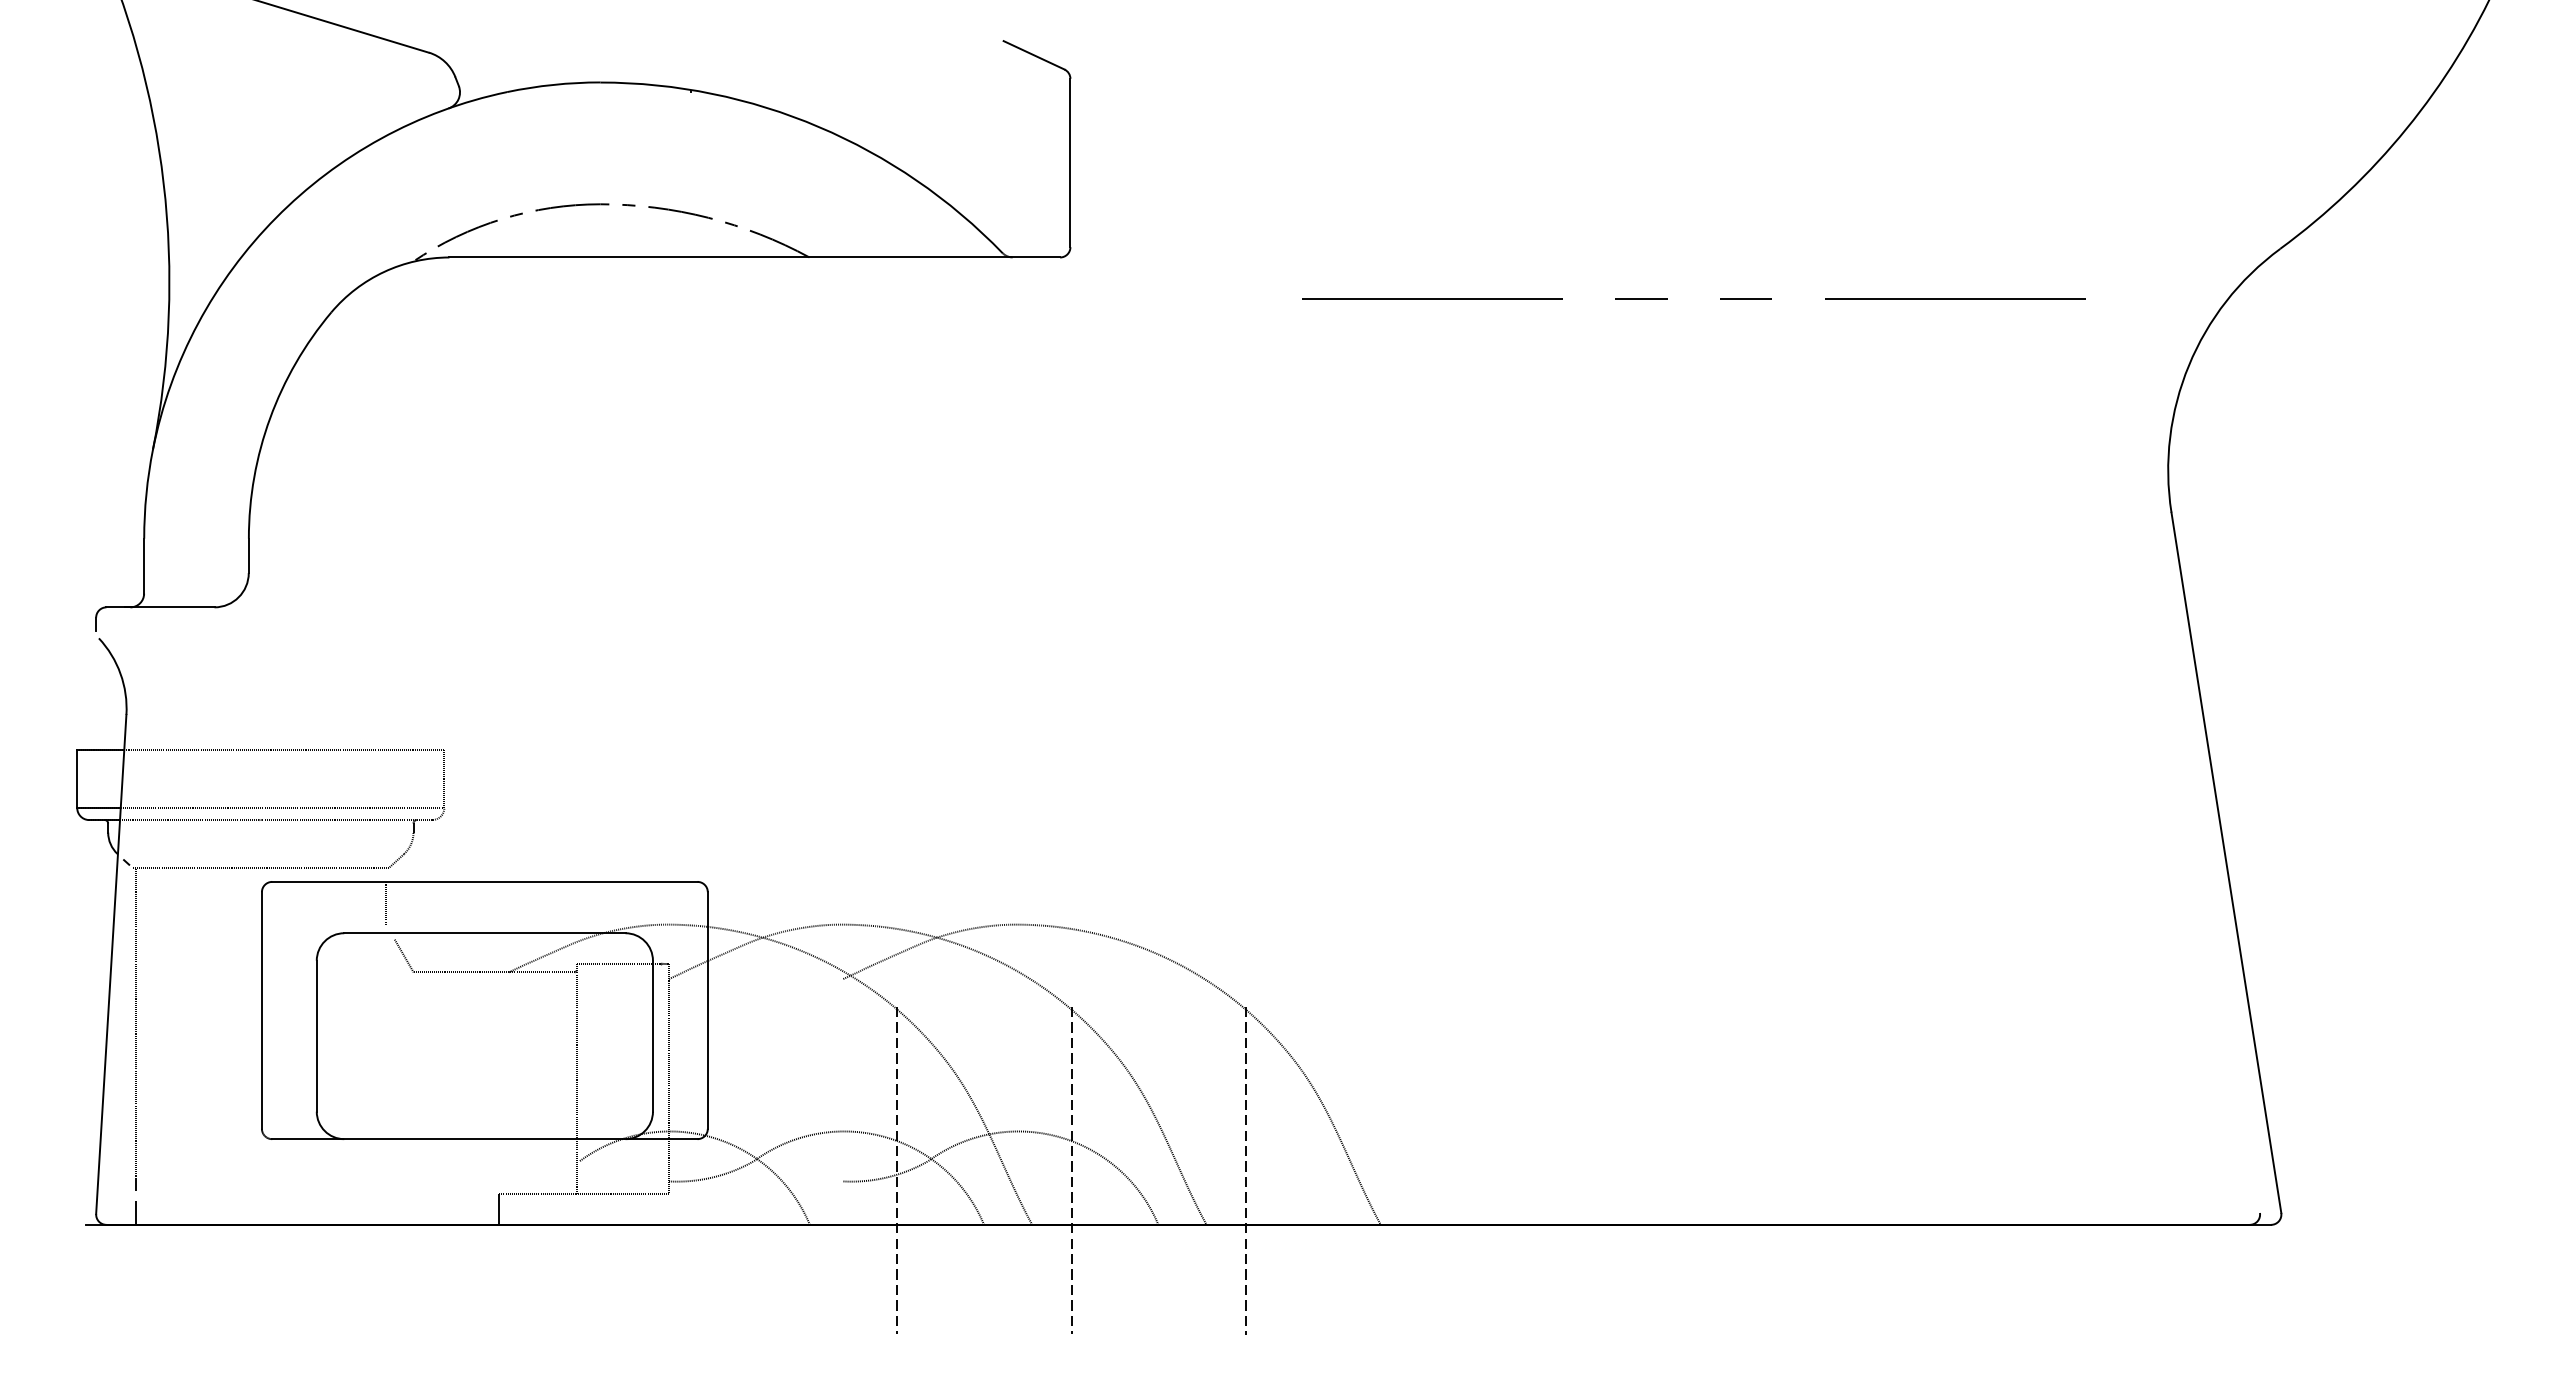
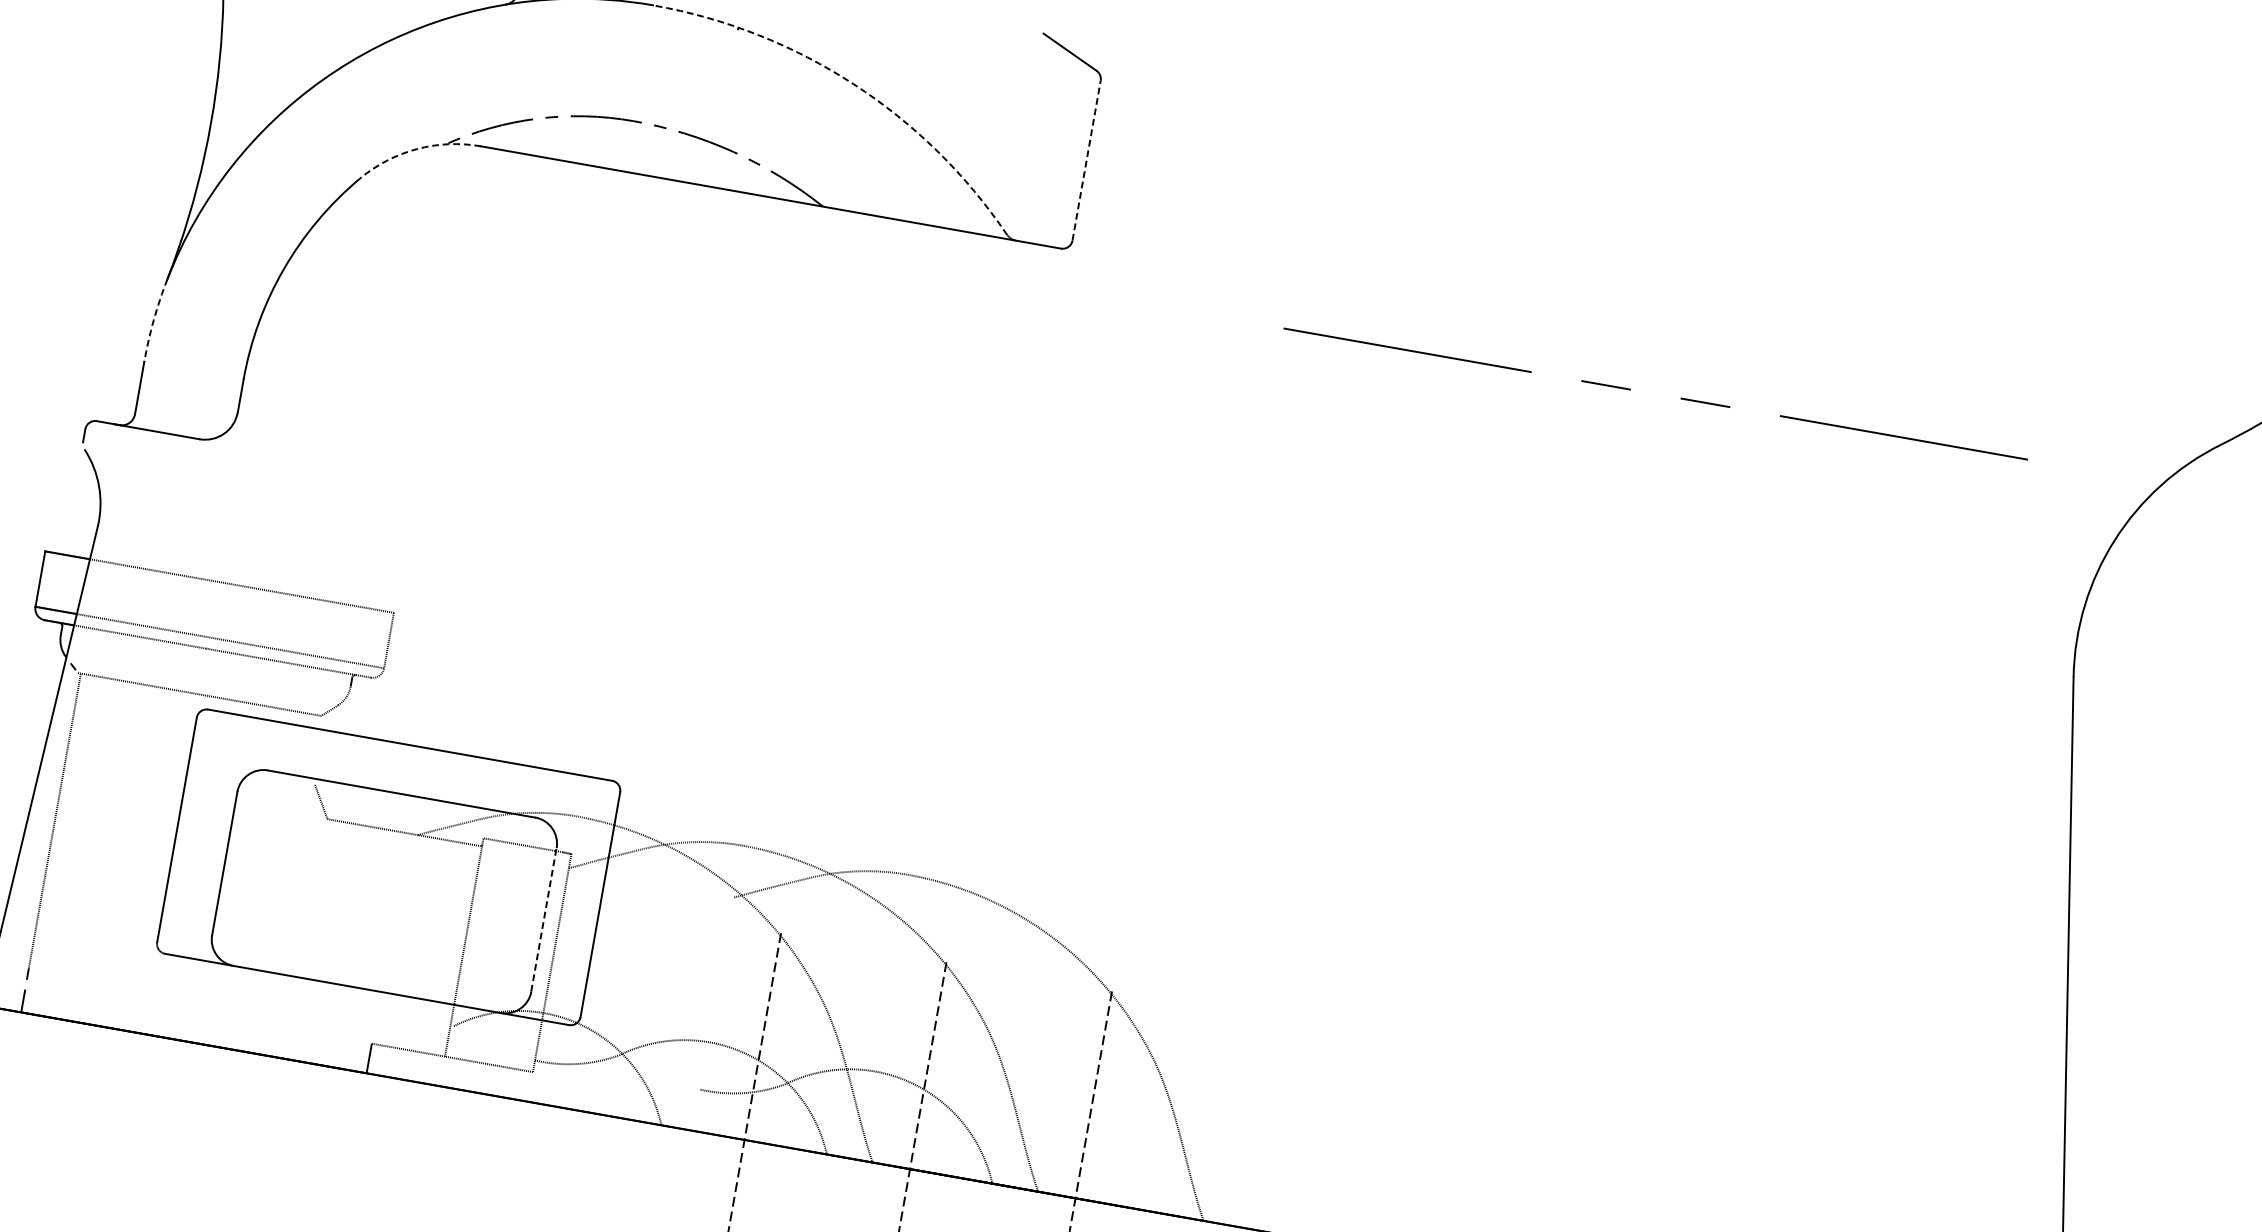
arc: (818, 127) -> (853, 84), solid -> dashed
line: (1070, 162) -> (1086, 160), solid -> dashed
arc: (384, 271) -> (417, 148), solid -> dashed
arc: (146, 493) -> (153, 319), solid -> dashed
line: (386, 903) -> (313, 749), removed
line: (652, 1035) -> (543, 919), solid -> dashed

